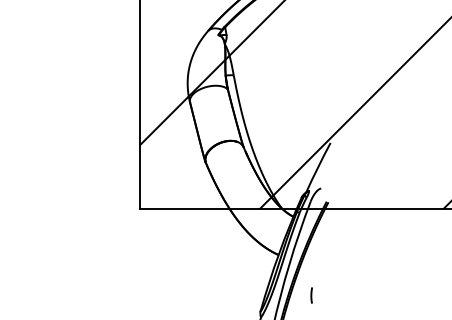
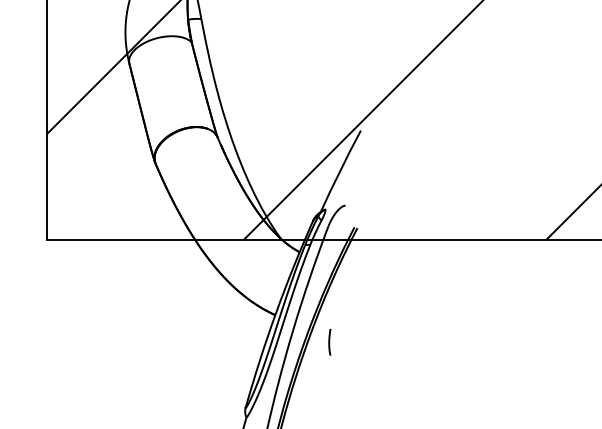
line: (311, 295) -> (329, 342), moved

